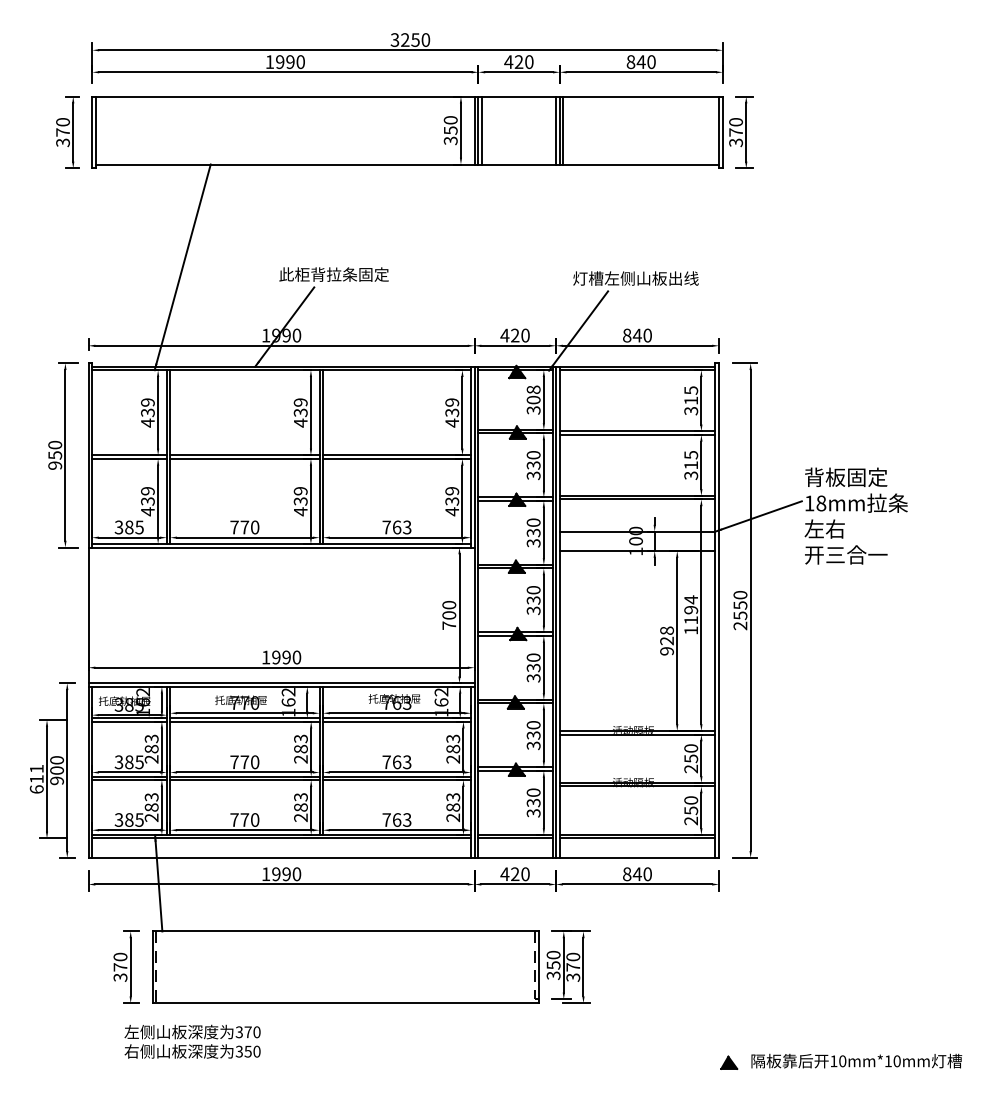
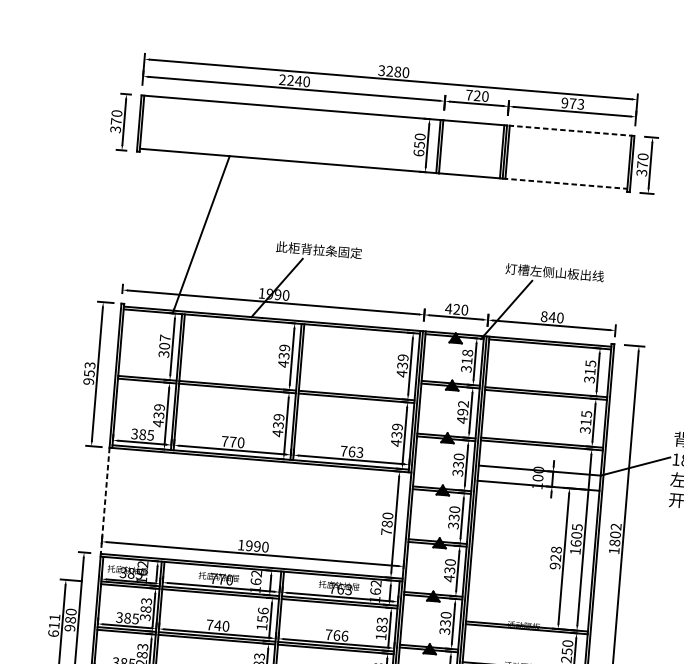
text: (415, 39) -> (397, 71), 3250 -> 3280
text: (508, 61) -> (469, 94), 420 -> 720
text: (280, 62) -> (290, 80), 1990 -> 2240
text: (640, 62) -> (572, 104), 840 -> 973
line: (640, 96) -> (570, 130), solid -> dashed
line: (481, 130) -> (443, 146), removed
text: (450, 140) -> (418, 152), 350 -> 650
line: (639, 164) -> (564, 183), solid -> dashed
text: (533, 399) -> (466, 360), 308 -> 318
text: (147, 412) -> (164, 345), 439 -> 307
text: (55, 444) -> (90, 365), 950 -> 953
text: (533, 465) -> (462, 412), 330 -> 492
text: (691, 609) -> (577, 534), 1194 -> 1605
text: (740, 610) -> (615, 538), 2550 -> 1802
line: (88, 615) -> (105, 500), solid -> dashed
text: (448, 615) -> (386, 524), 700 -> 780
text: (533, 677) -> (449, 577), 330 -> 430
text: (300, 748) -> (262, 618), 283 -> 156
text: (151, 759) -> (145, 617), 283 -> 383
text: (452, 759) -> (380, 636), 283 -> 183
text: (244, 762) -> (217, 625), 770 -> 740
text: (407, 762) -> (345, 636), 763 -> 766
text: (56, 770) -> (70, 620), 900 -> 980

